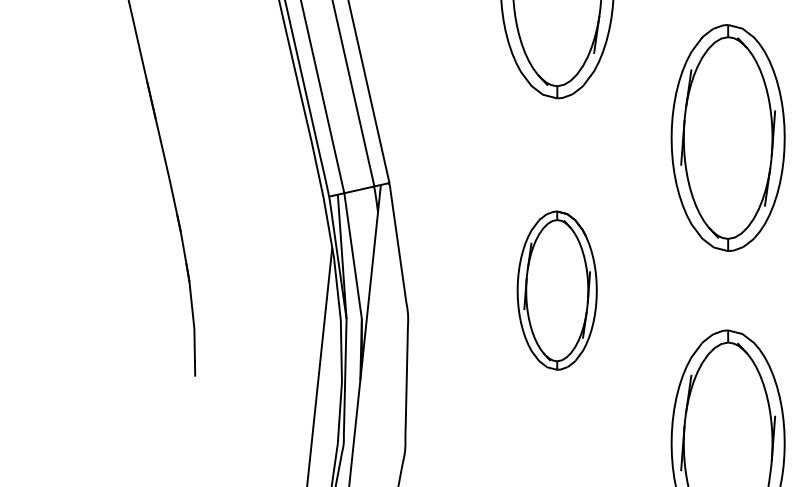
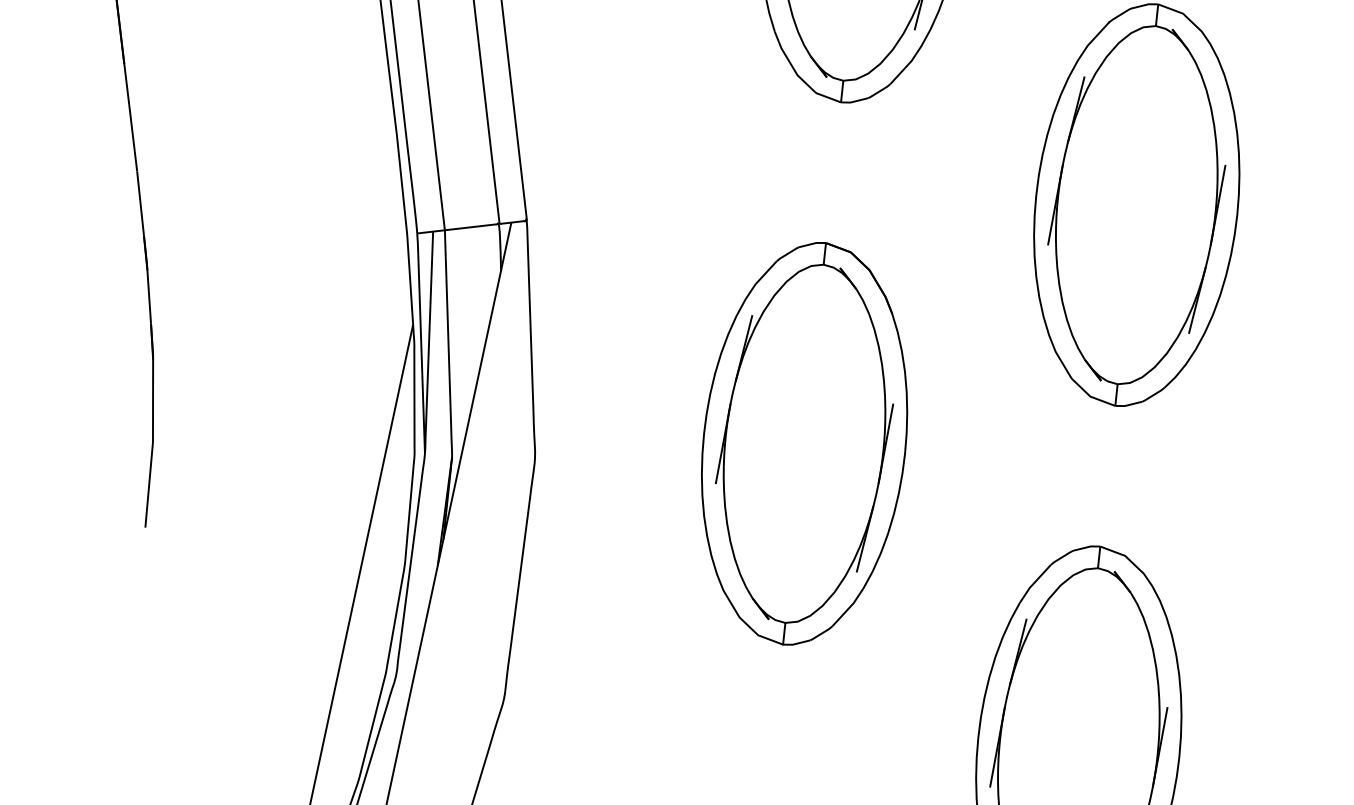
part: (556, 290) -> (803, 443), size x1.43

